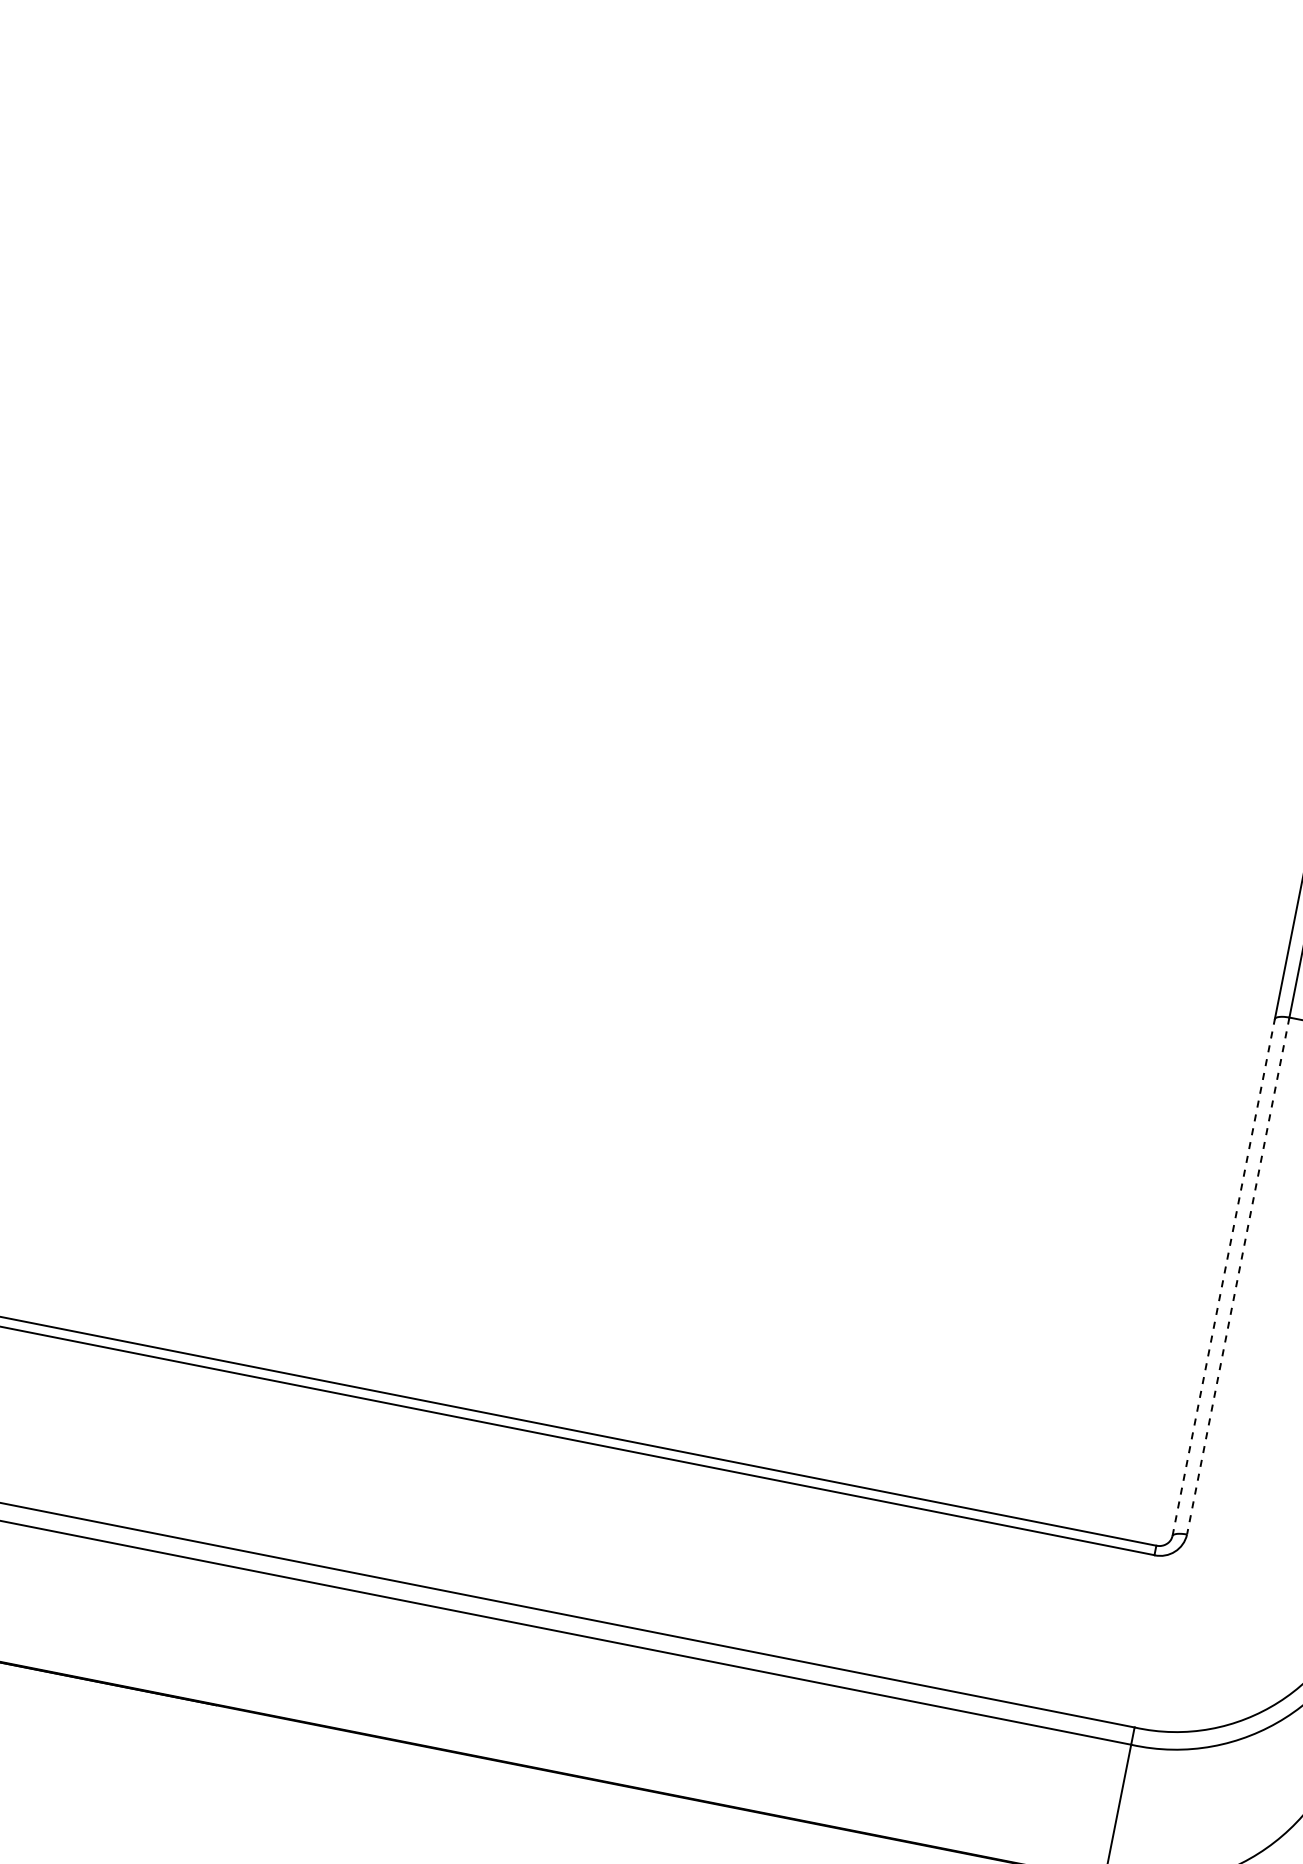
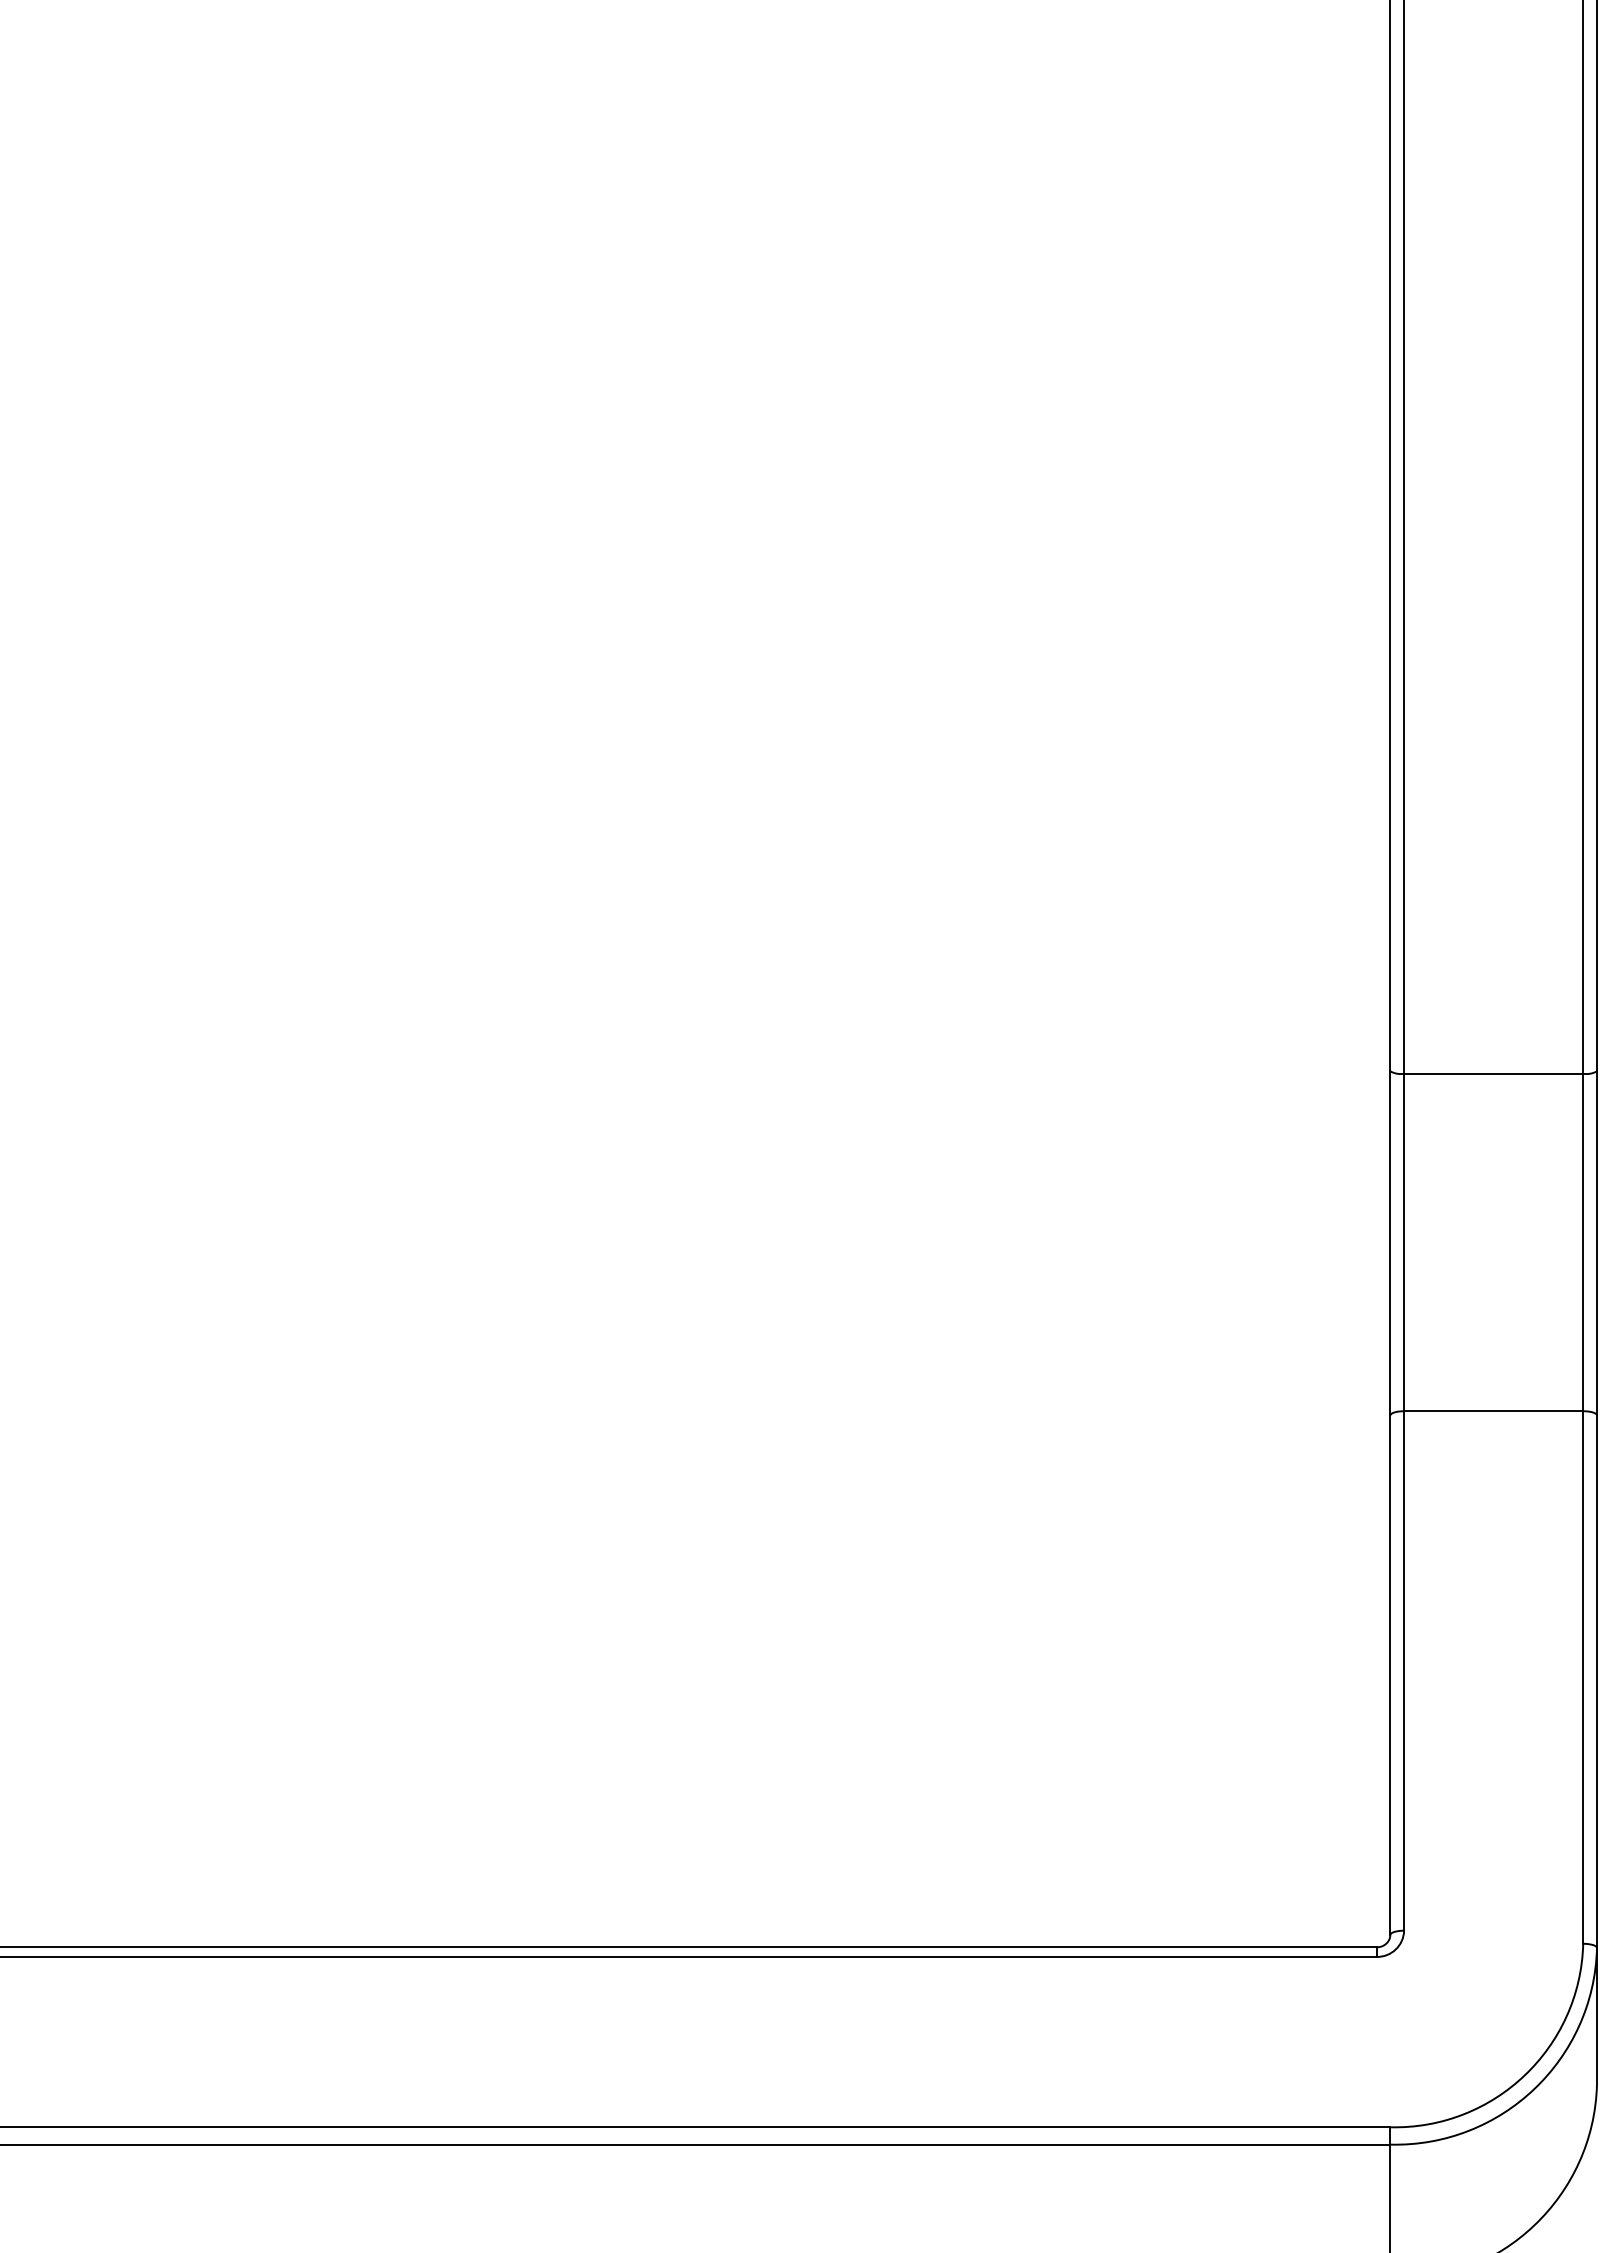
line: (1238, 1275) -> (1404, 1670), dashed -> solid
line: (1223, 1277) -> (1390, 1675), dashed -> solid

